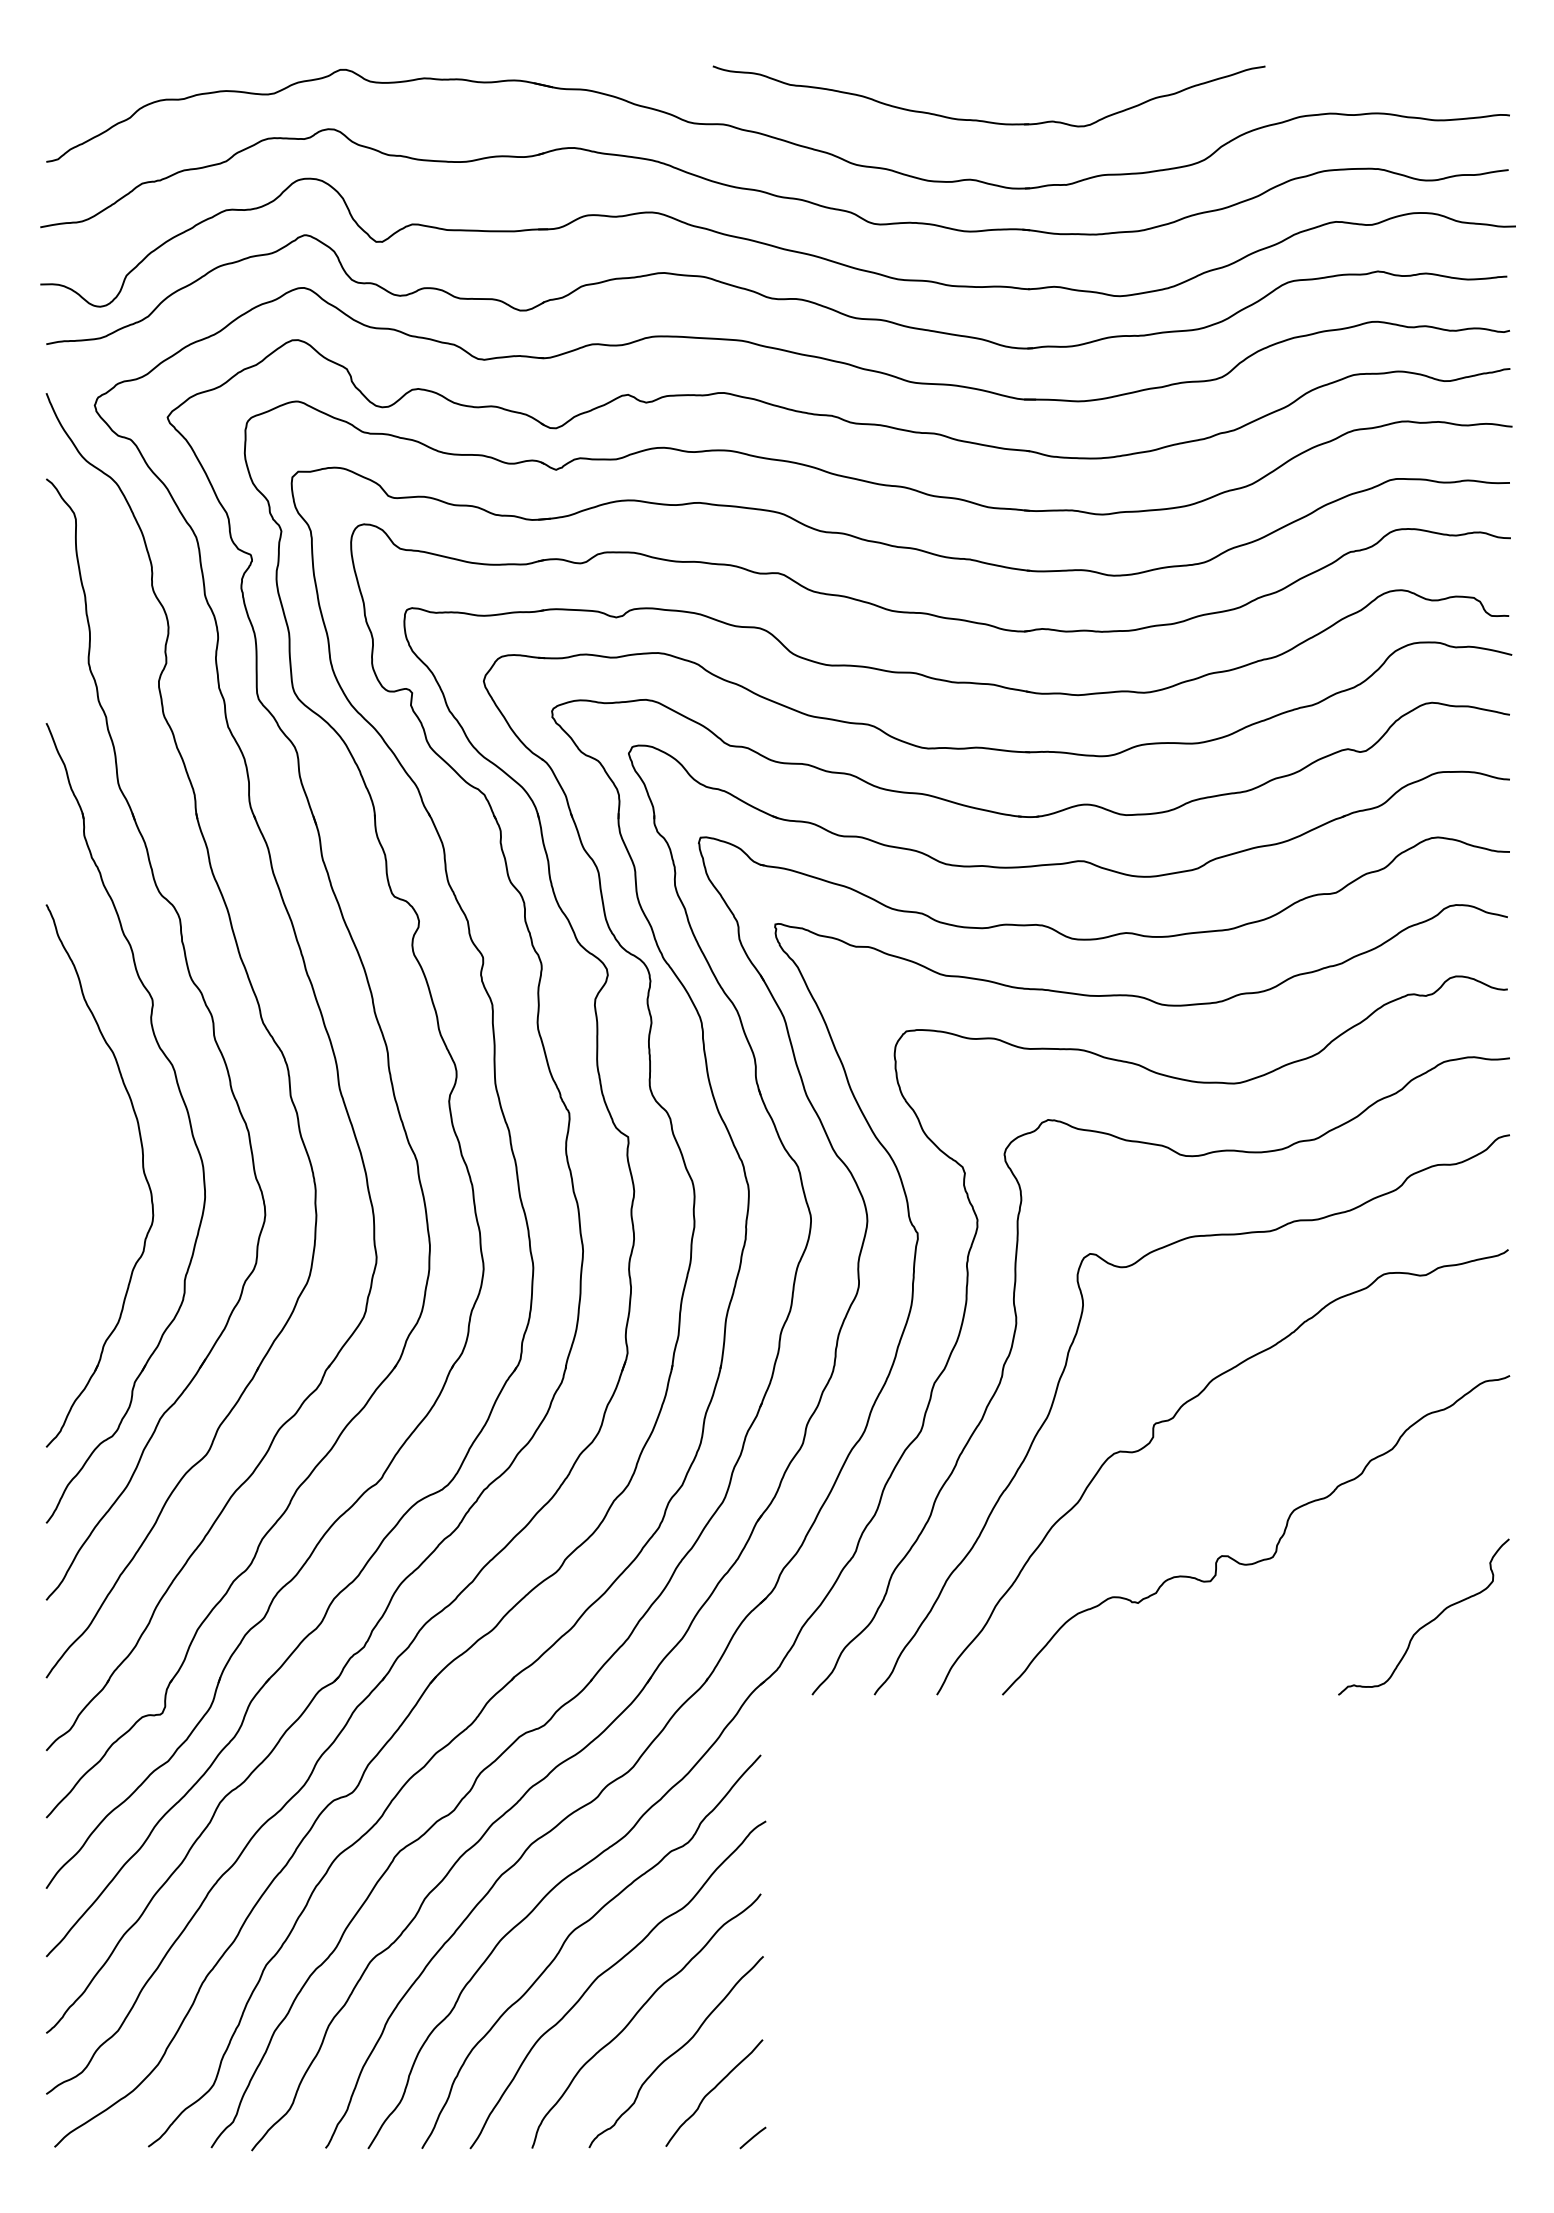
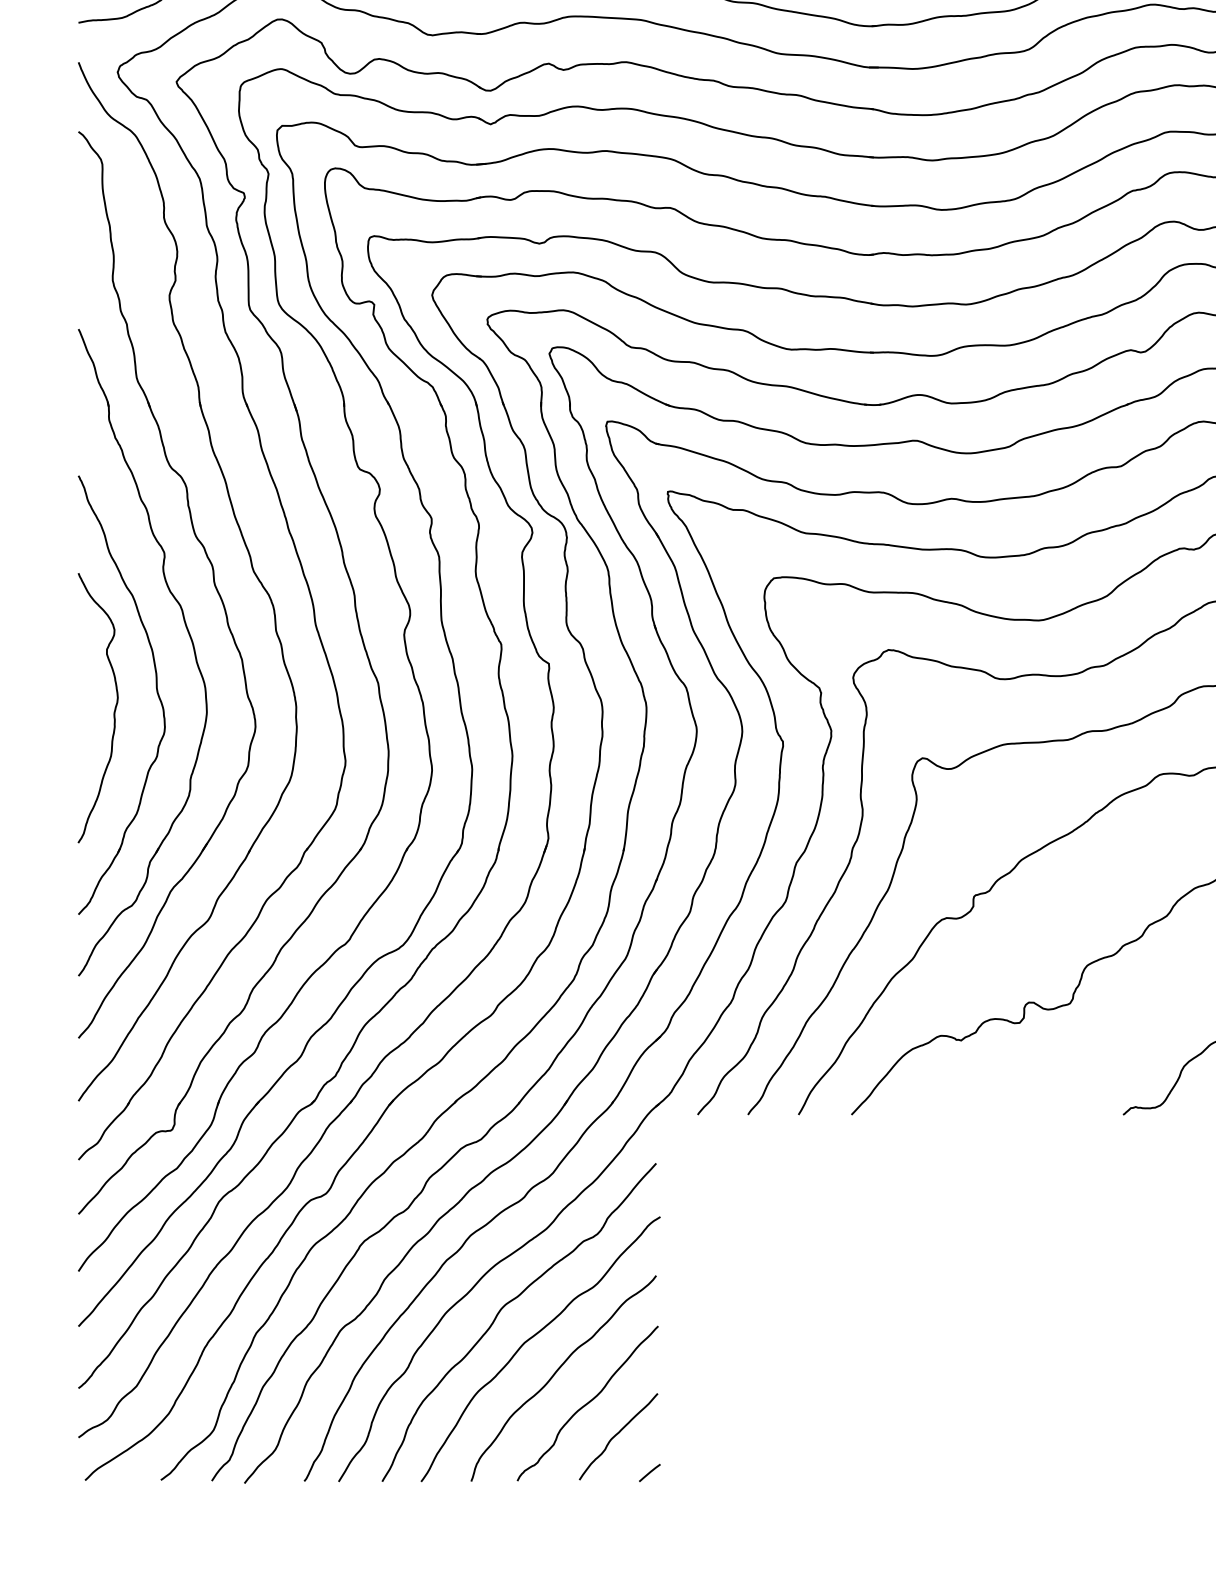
curve: (90, 1194) -> (114, 710), added

